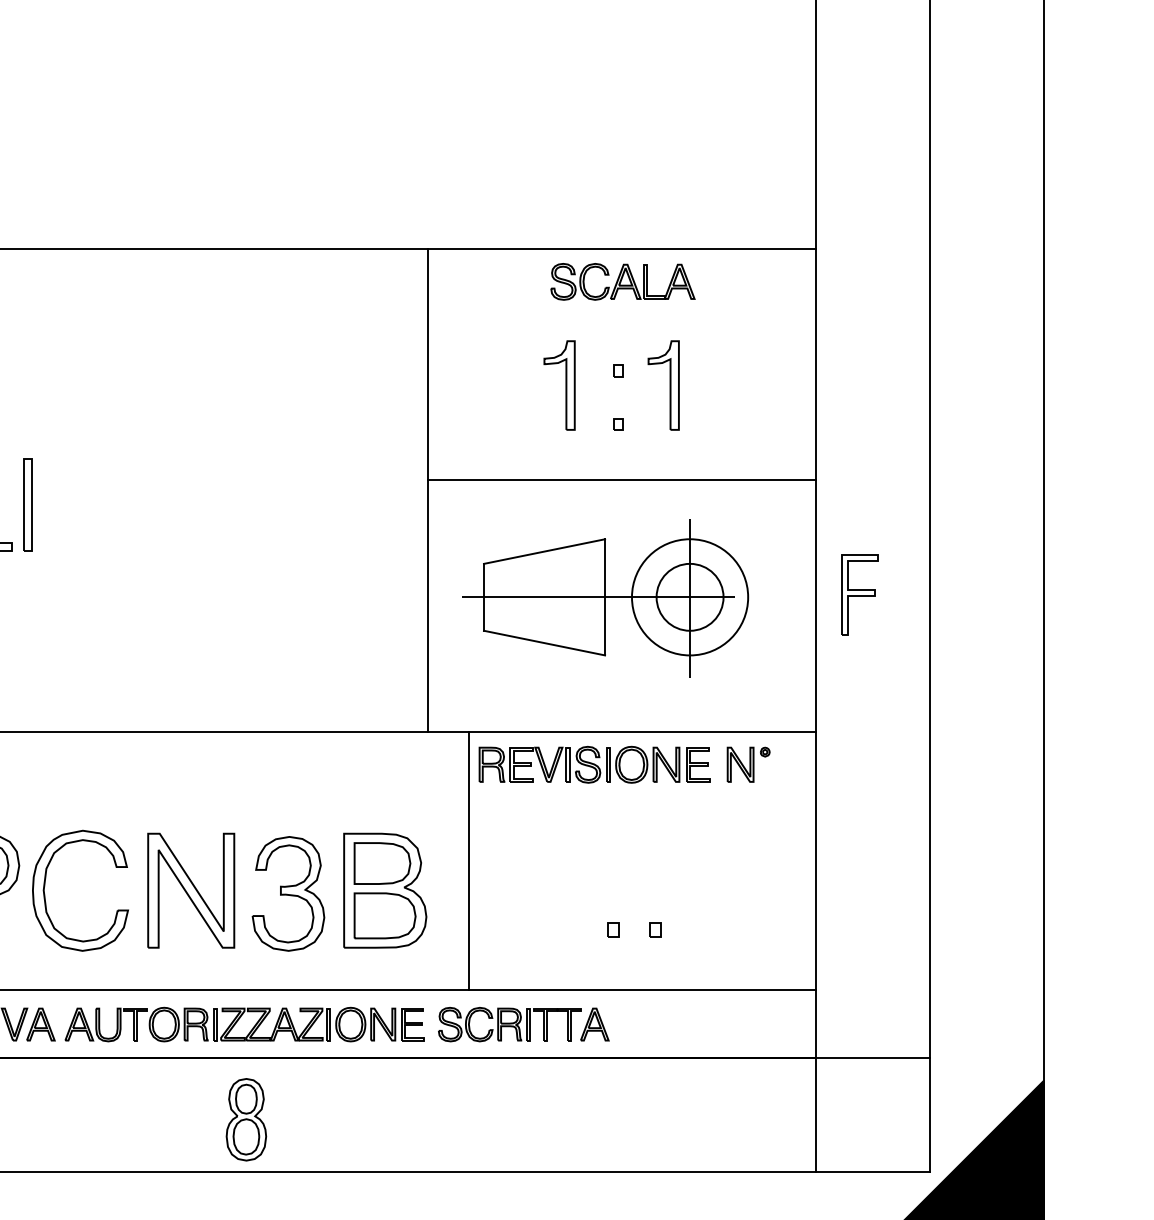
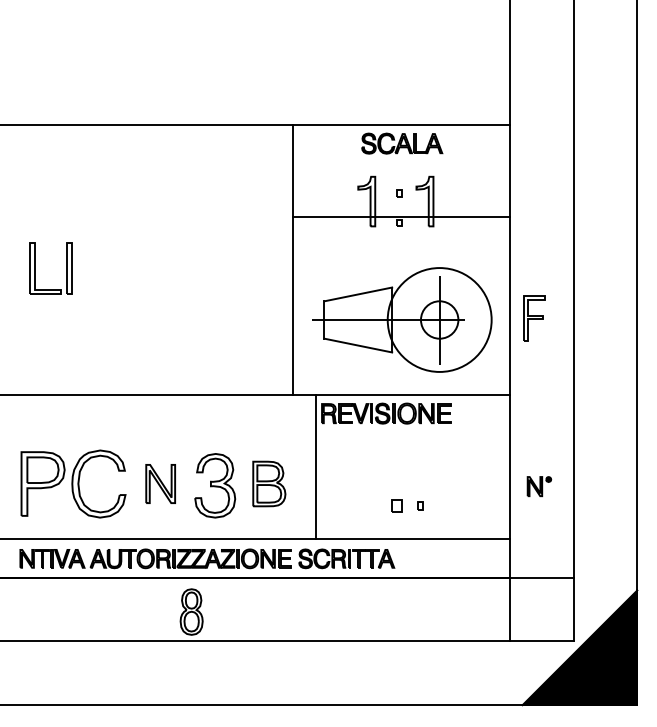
line: (621, 480) -> (401, 217), moved
circle: (689, 596) -> (439, 319), size x1.6
part: (748, 764) -> (539, 486), moved
part: (190, 889) -> (160, 483), size x0.6
part: (385, 889) -> (269, 483), size x0.7
part: (612, 929) -> (396, 505), size x1.6

